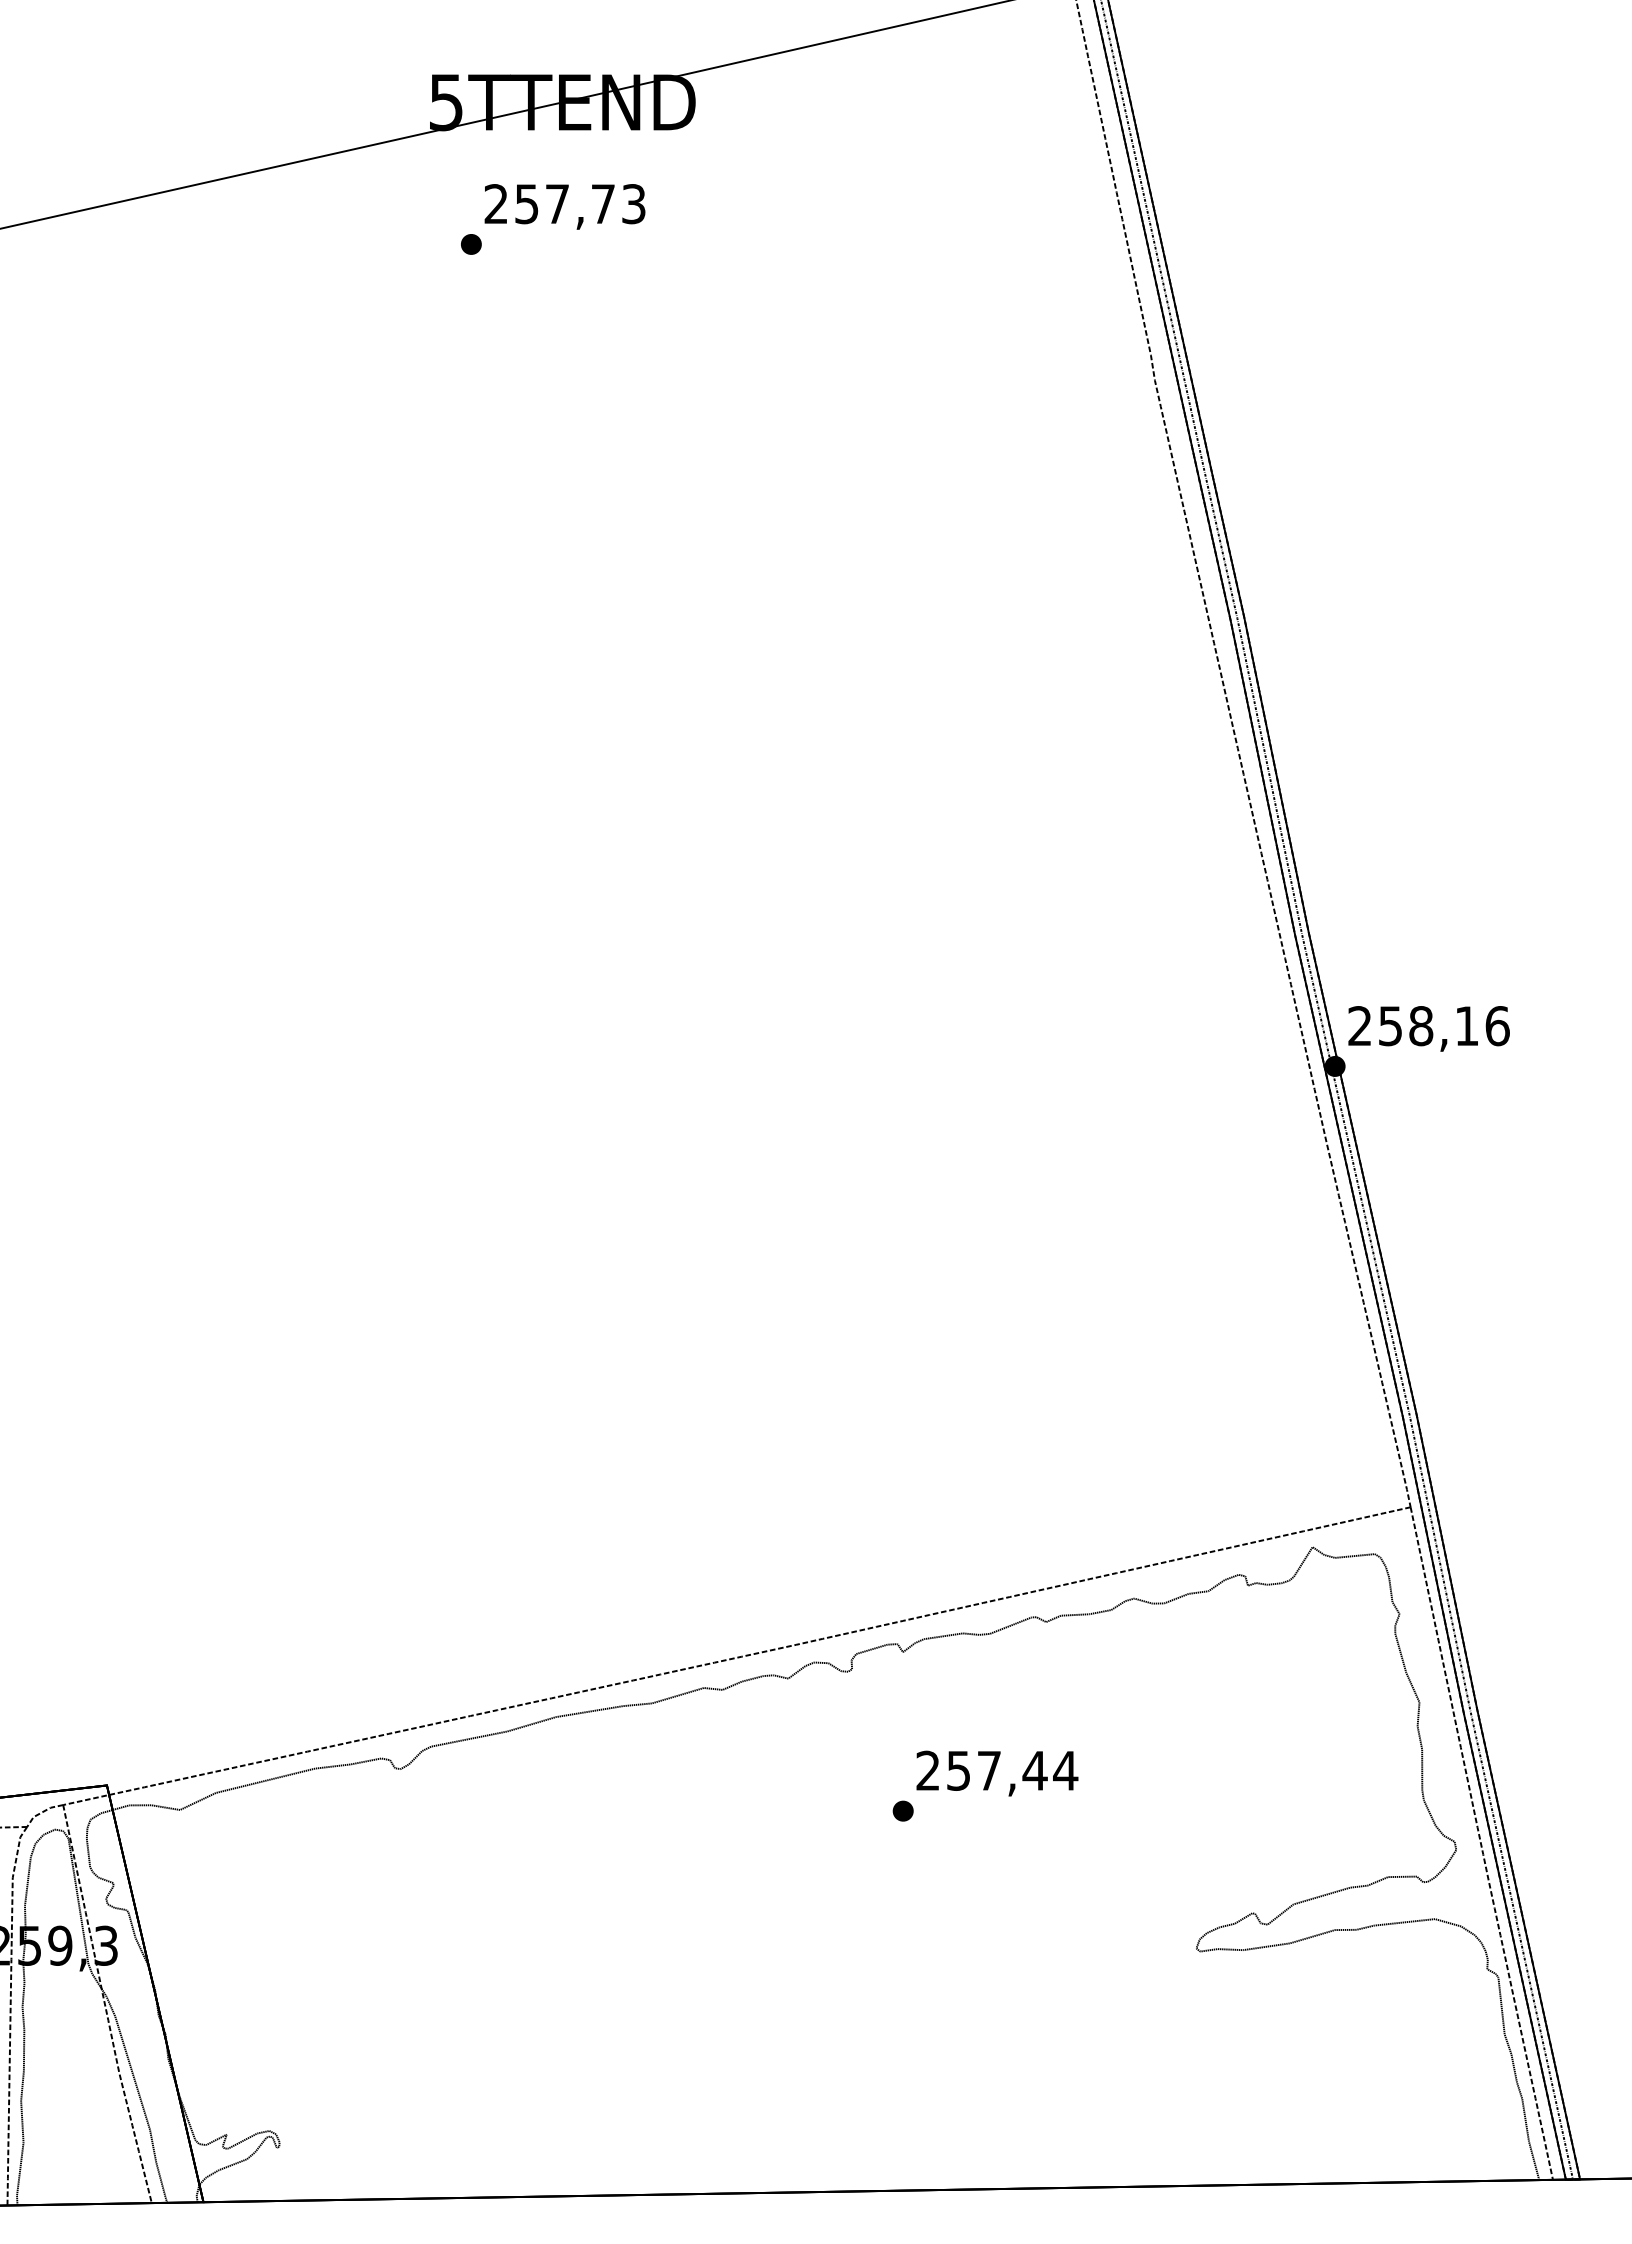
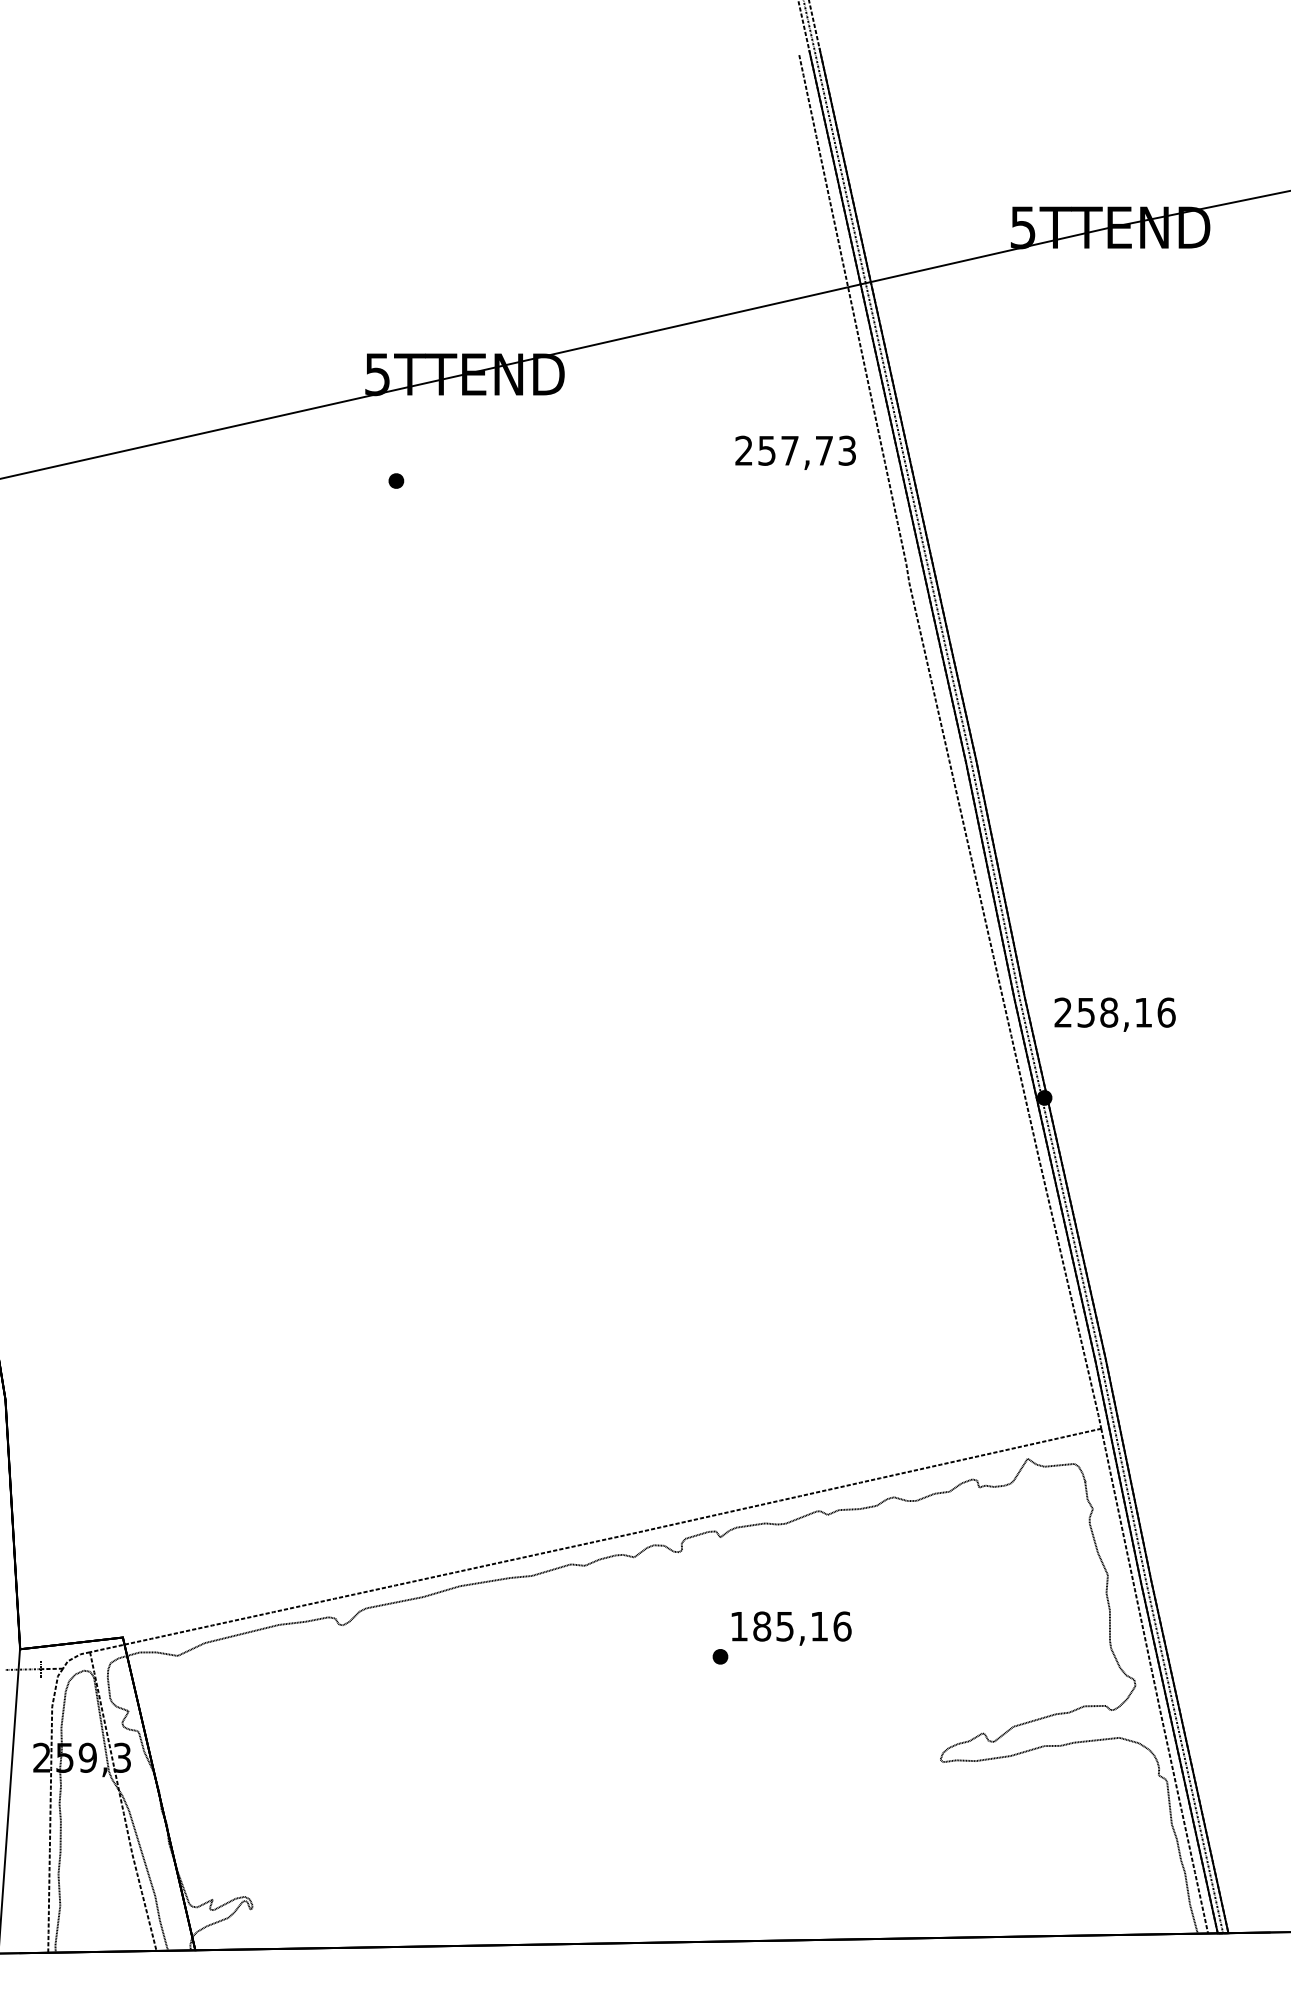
text: (564, 206) -> (795, 452), moved
text: (1428, 1028) -> (1114, 1014), moved
text: (996, 1770) -> (790, 1626), 257,44 -> 185,16

